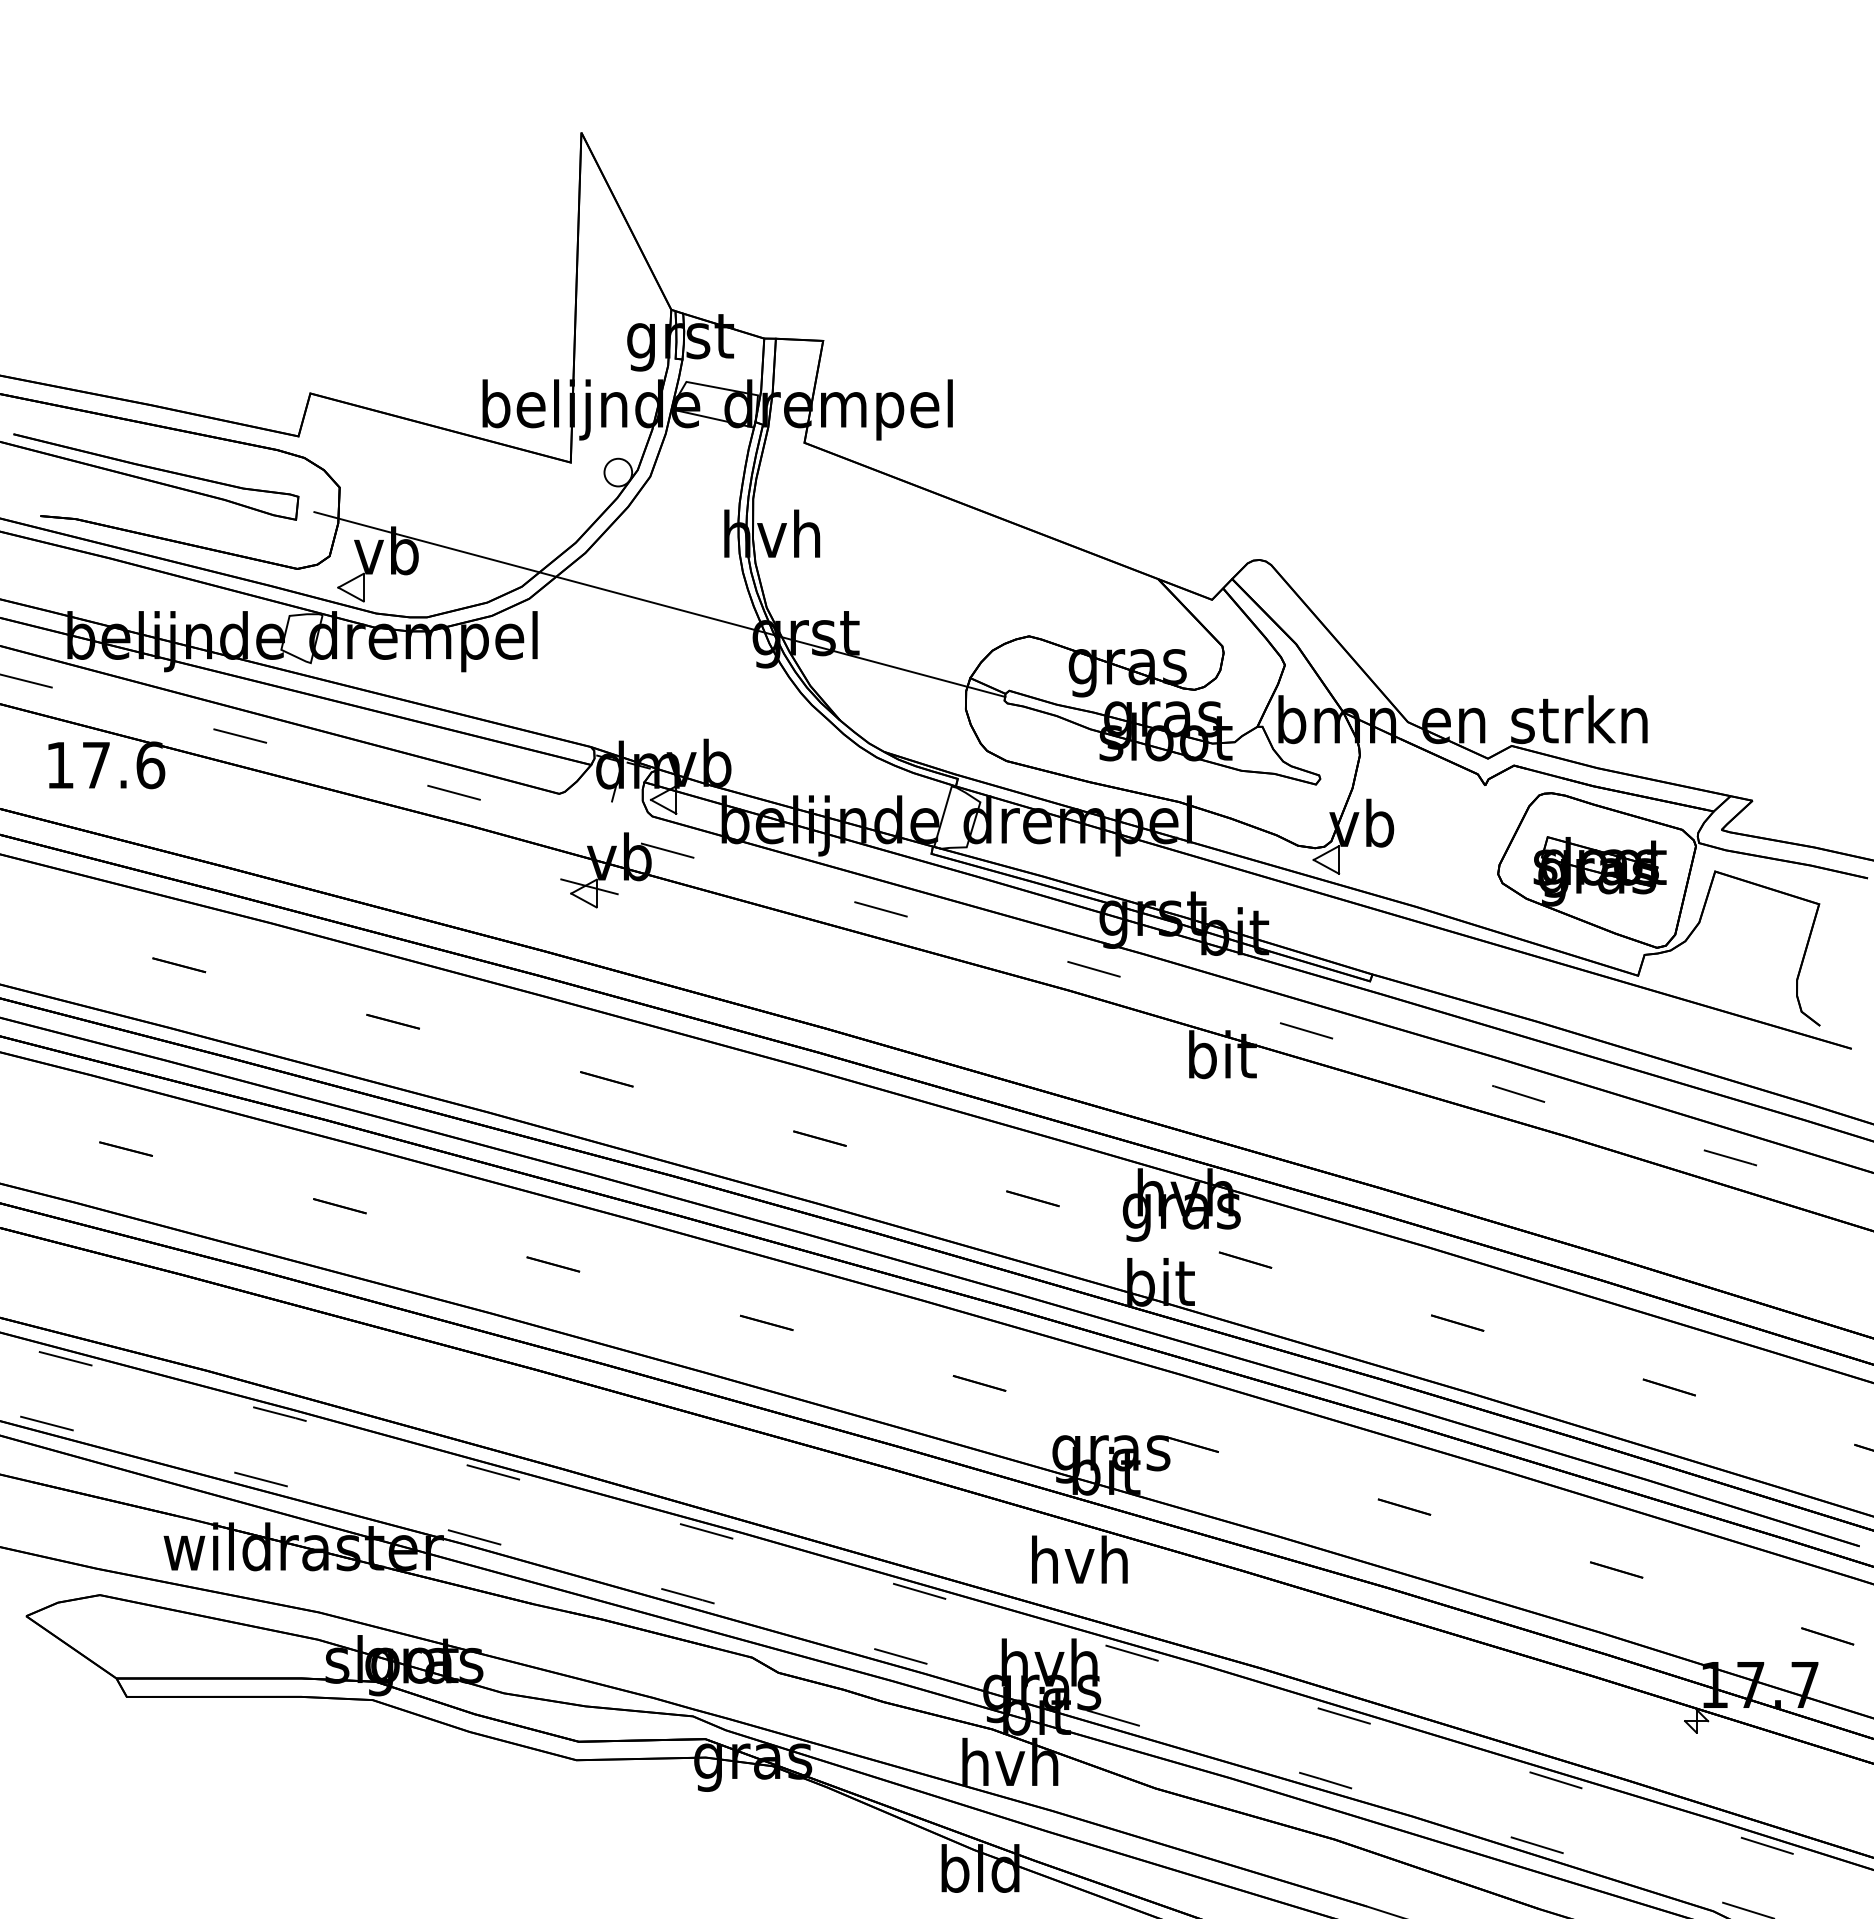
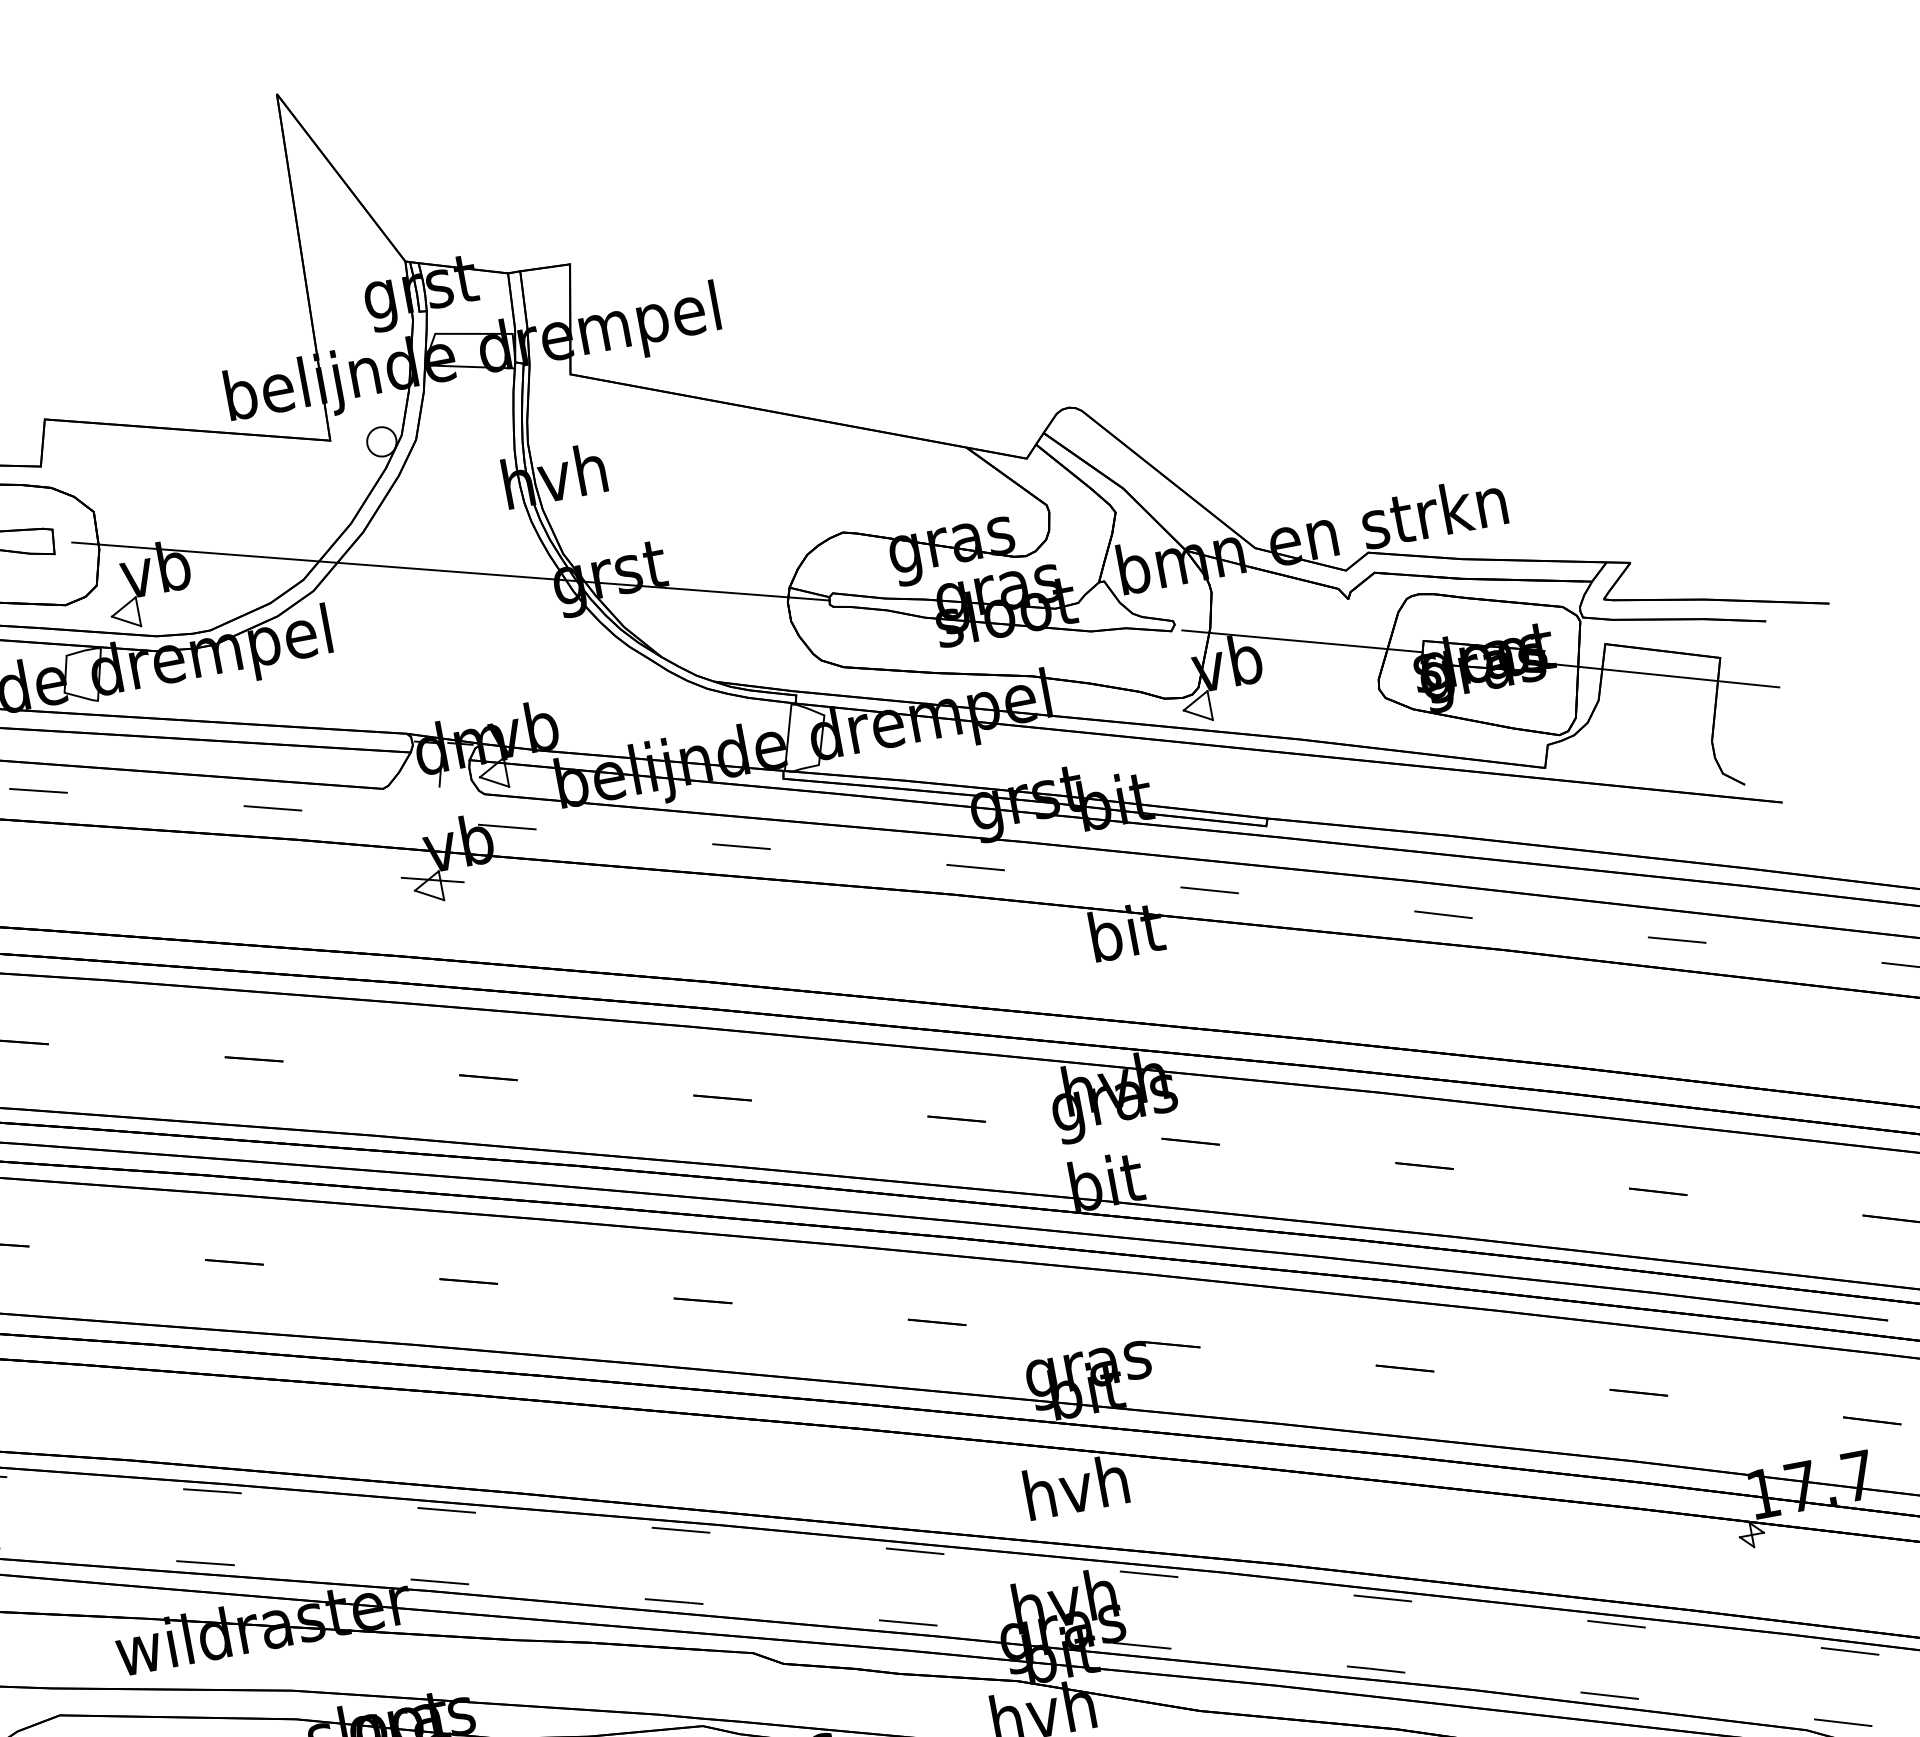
line: (1435, 816) -> (1302, 641), added
line: (1760, 909) -> (1659, 674), added

